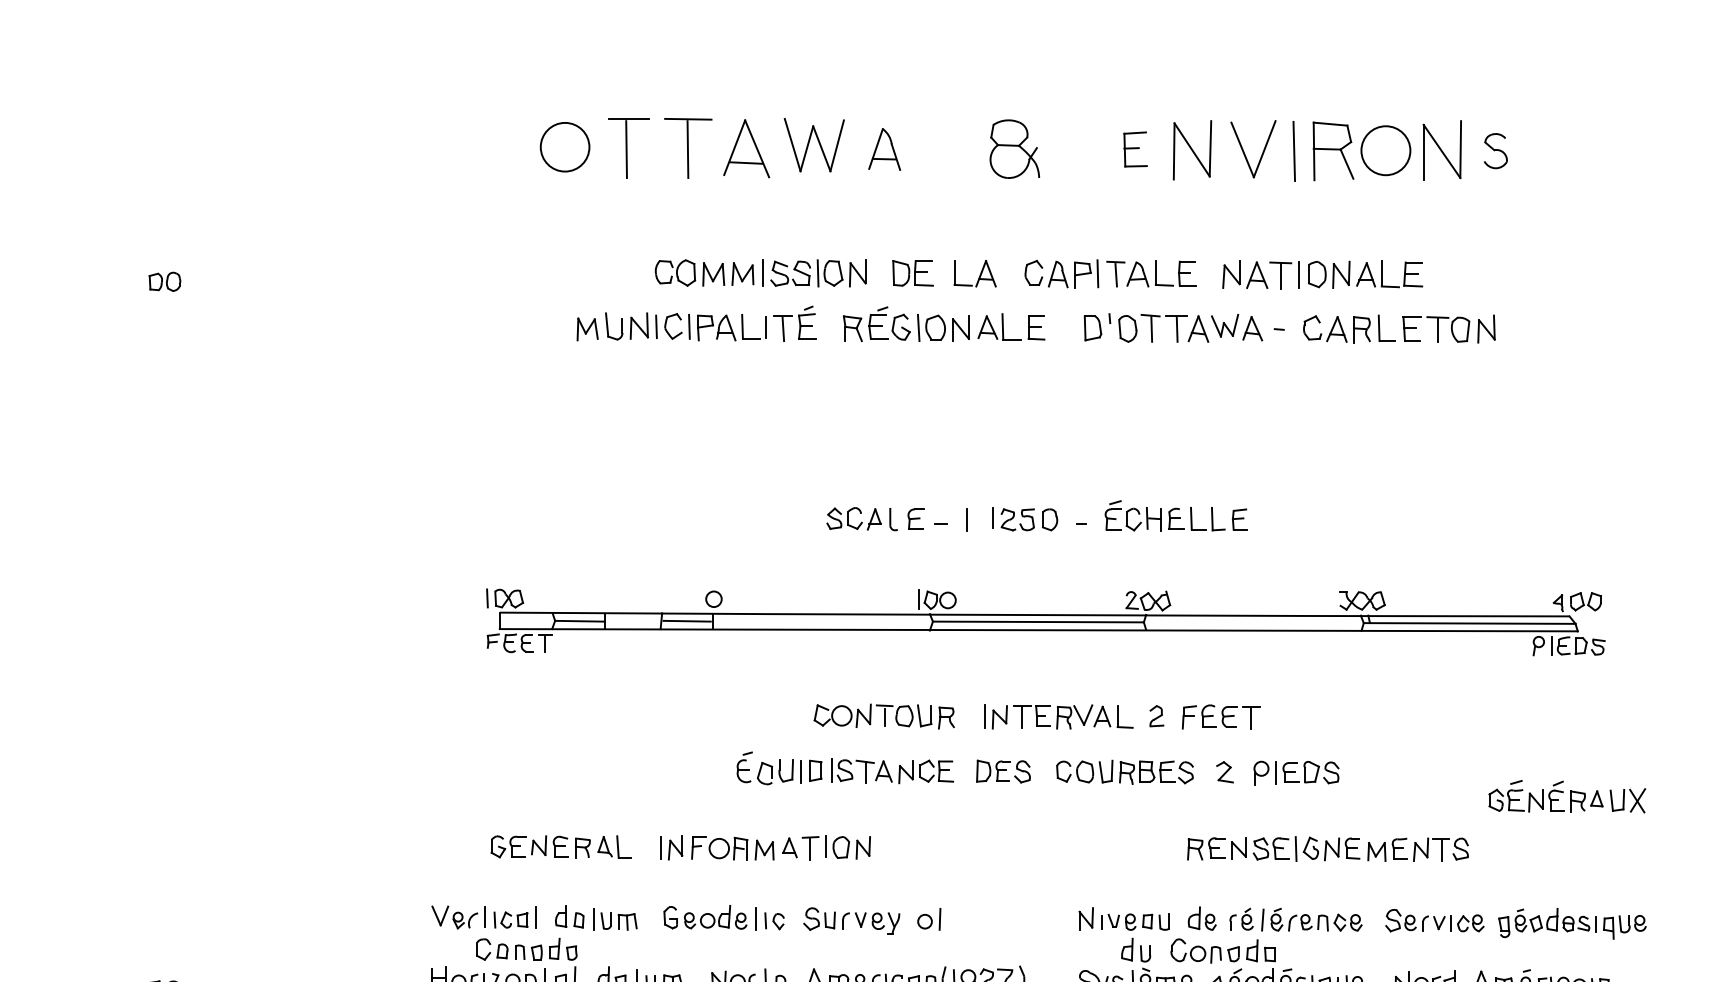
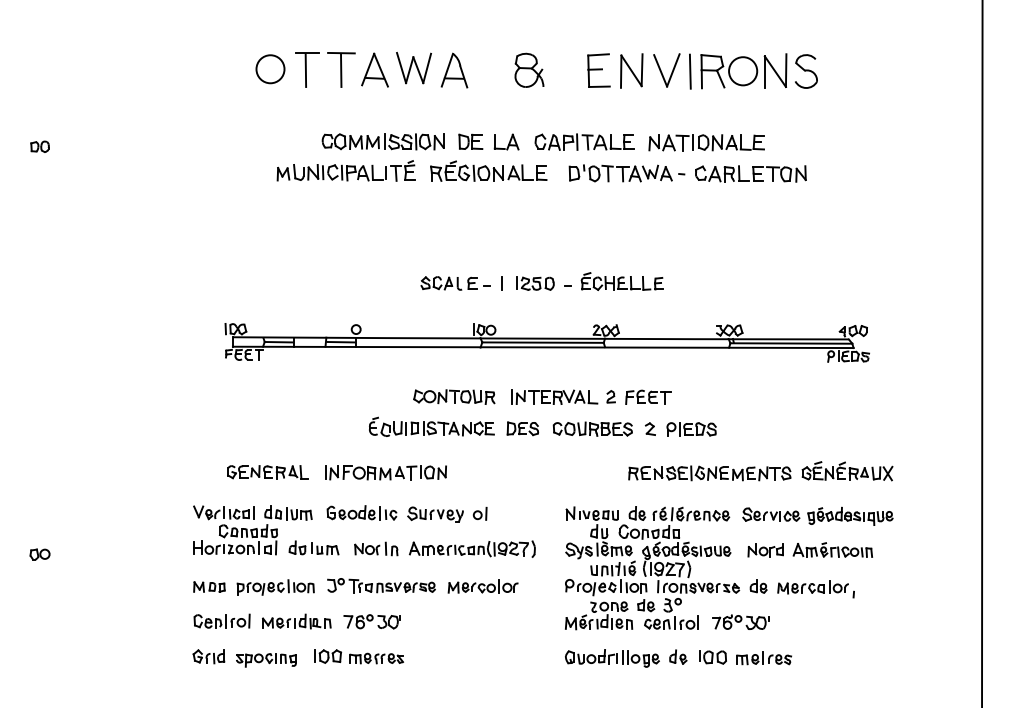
part: (884, 149) -> (454, 70), size x1.43
part: (1134, 149) -> (598, 70), size x1.67
part: (1495, 151) -> (806, 71), size x1.67
part: (1567, 797) -> (847, 471), moved

